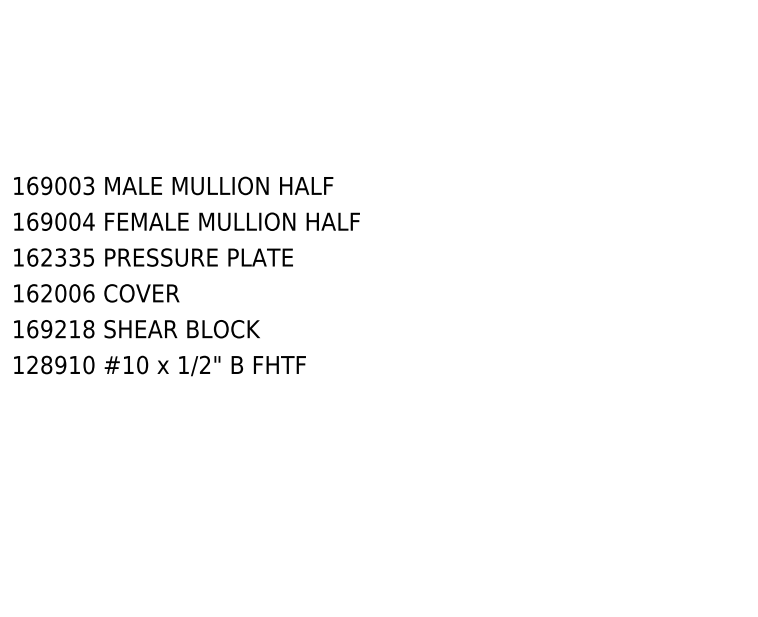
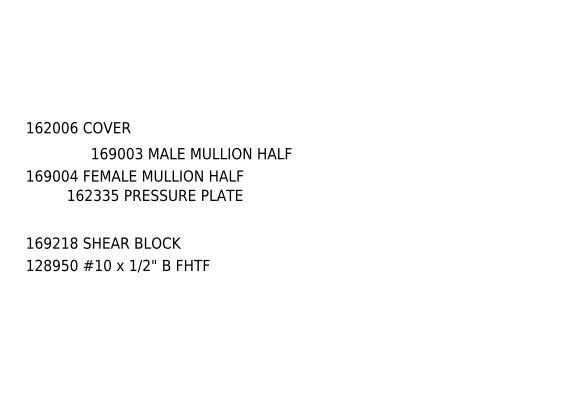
text: (173, 185) -> (191, 153), moved
text: (153, 257) -> (155, 195), moved
text: (96, 292) -> (78, 127), moved
text: (75, 365) -> (65, 265), 128910 -> 128950

